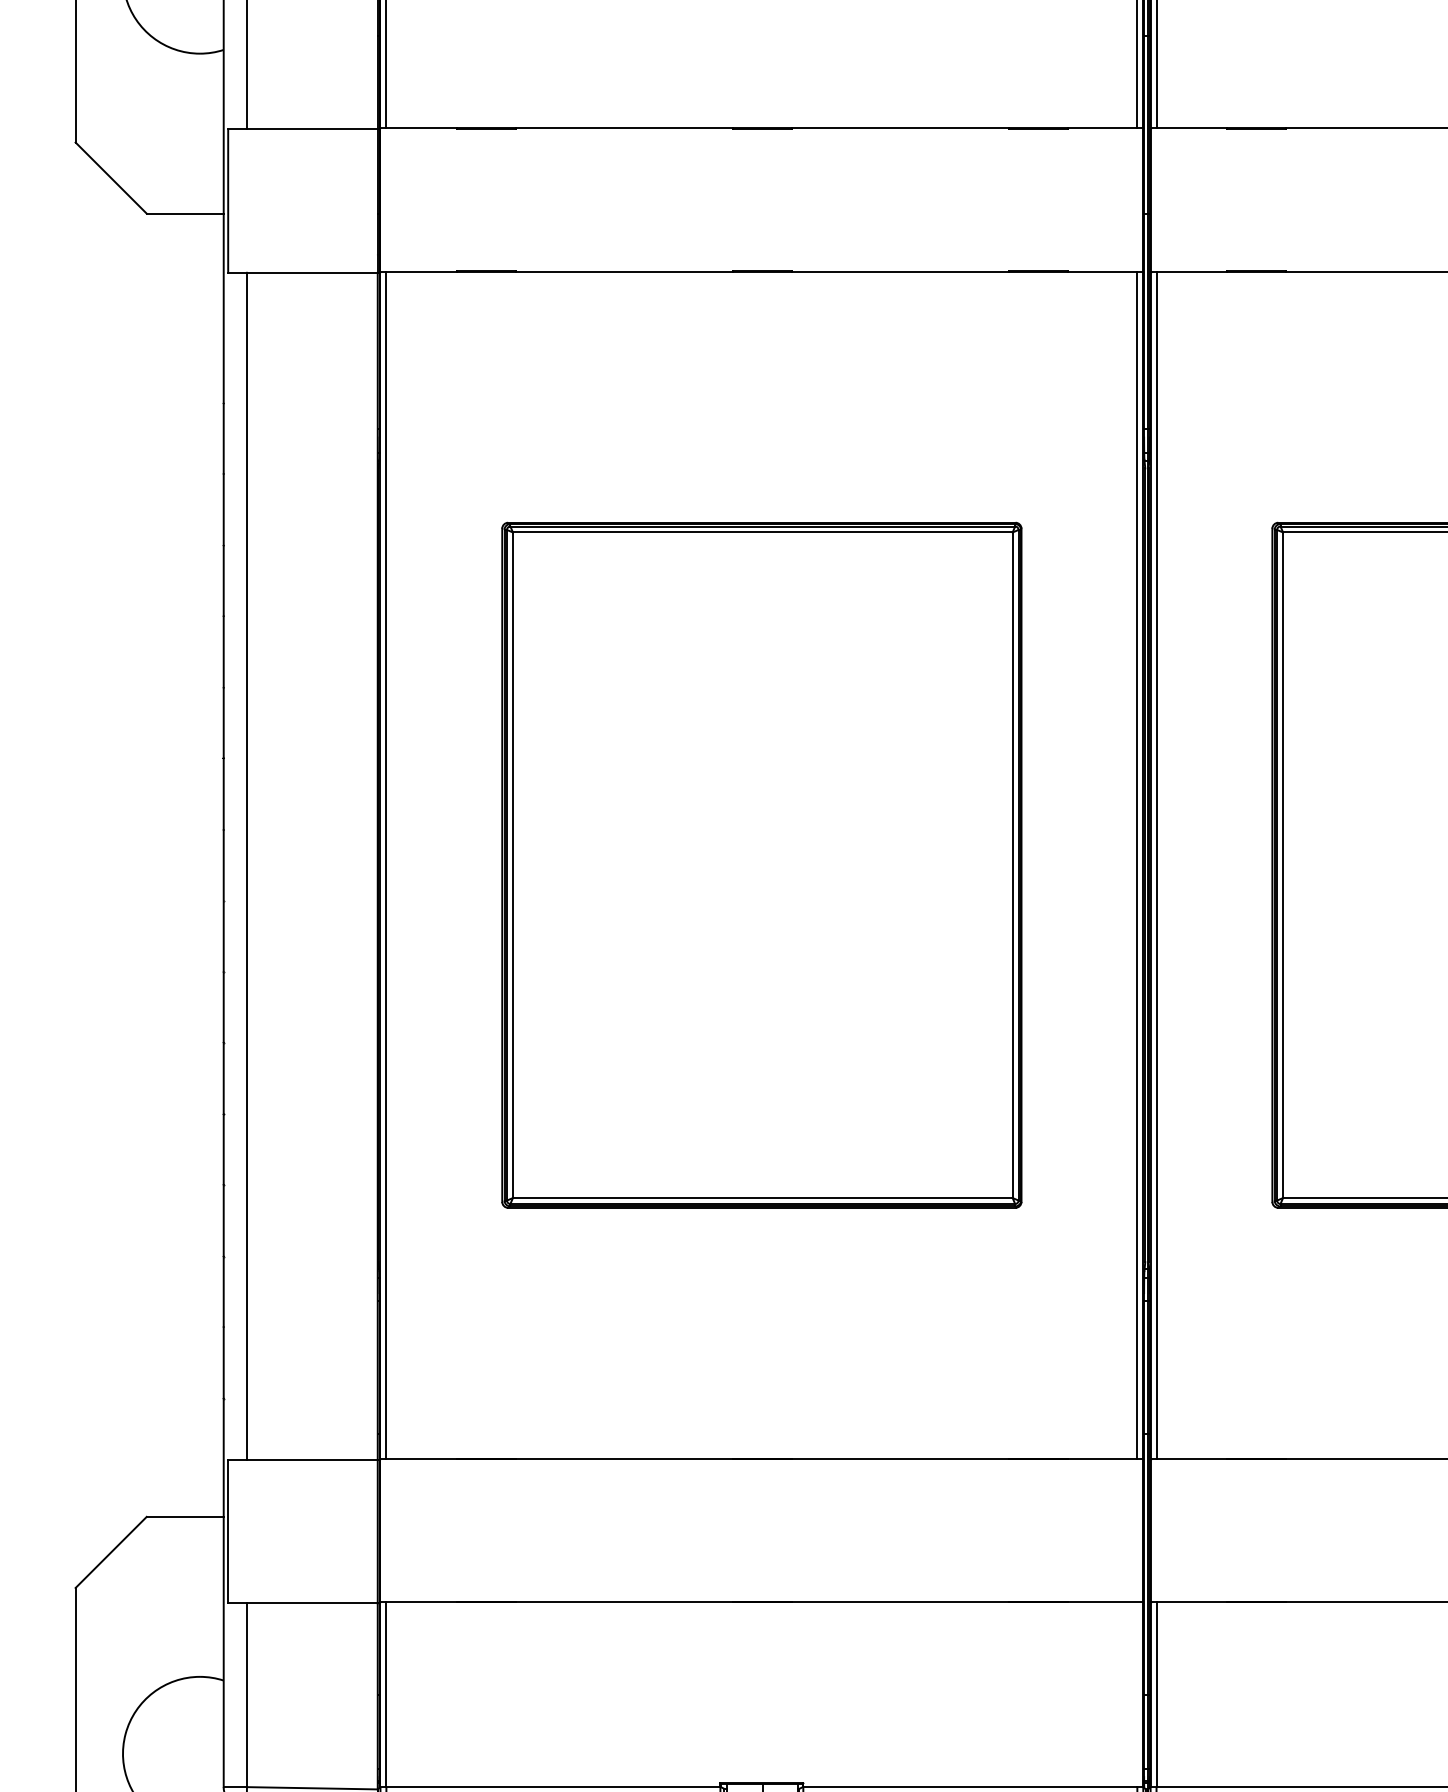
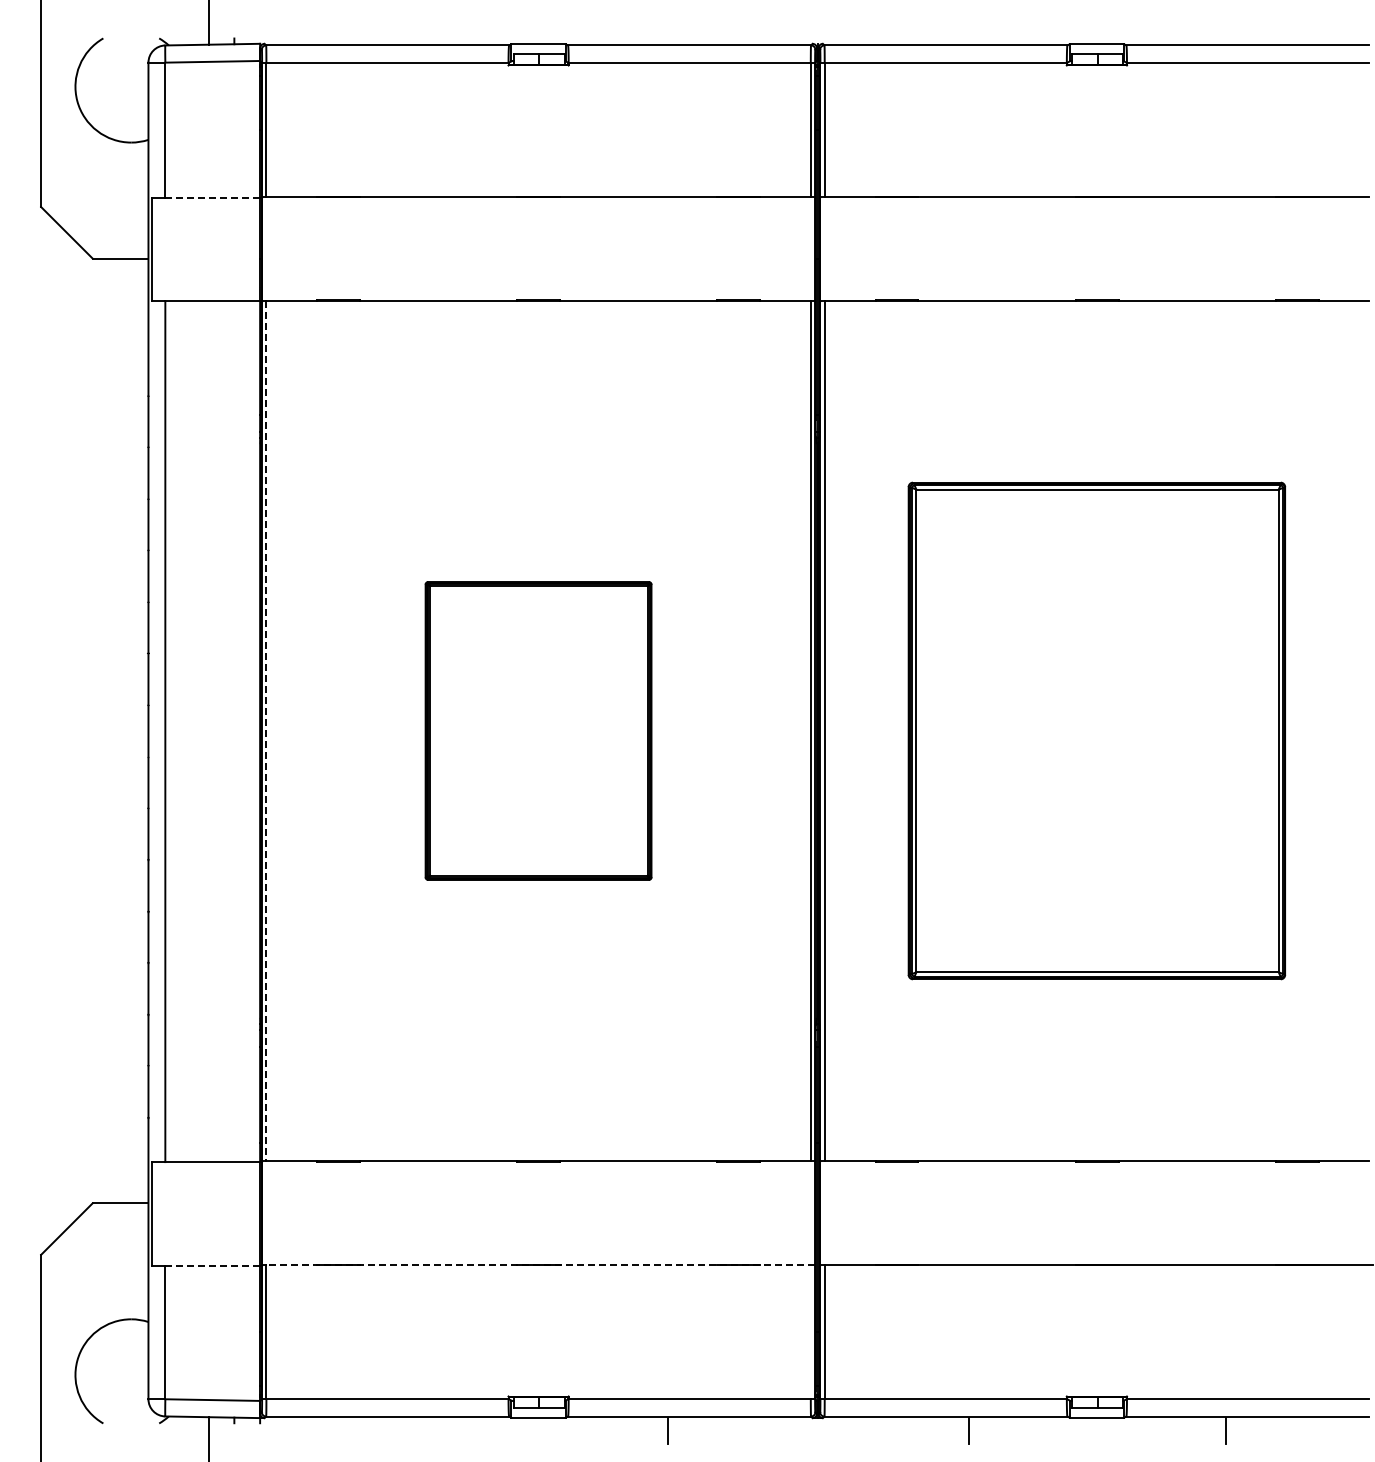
line: (313, 129) -> (213, 197), solid -> dashed
part: (761, 864) -> (538, 730), size x0.6
line: (386, 866) -> (266, 731), solid -> dashed
line: (764, 1602) -> (540, 1265), solid -> dashed
line: (312, 1603) -> (212, 1266), solid -> dashed

